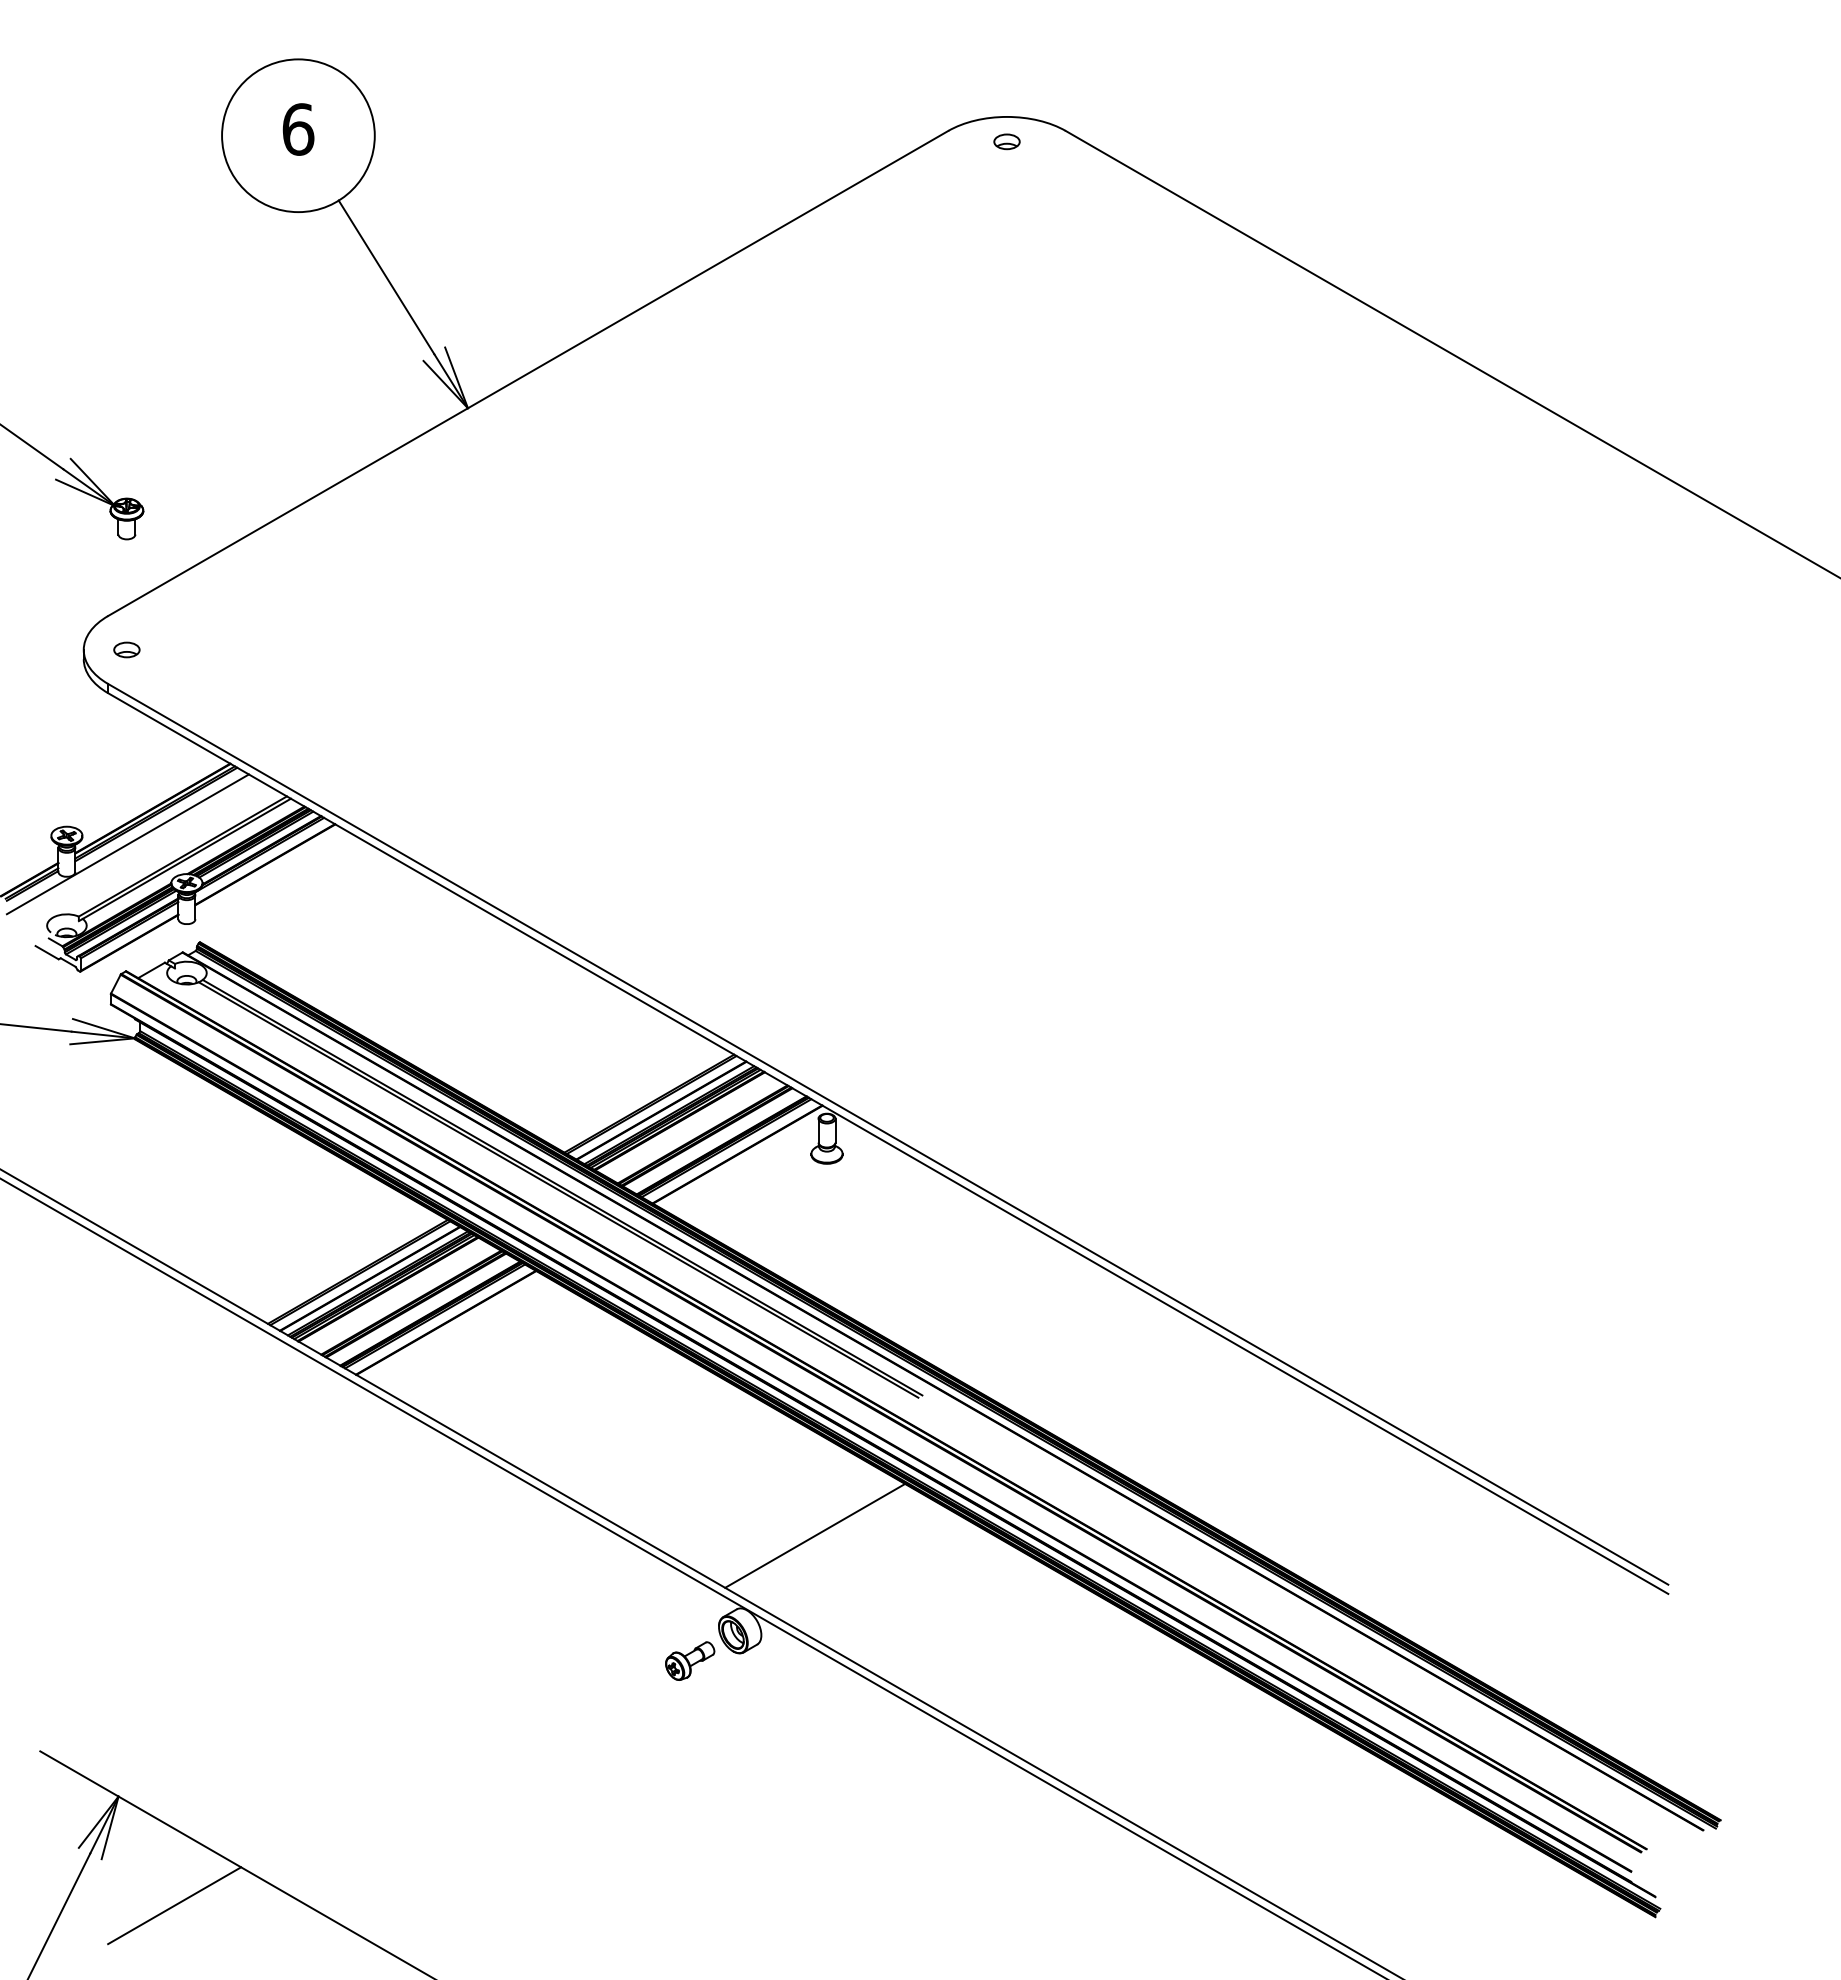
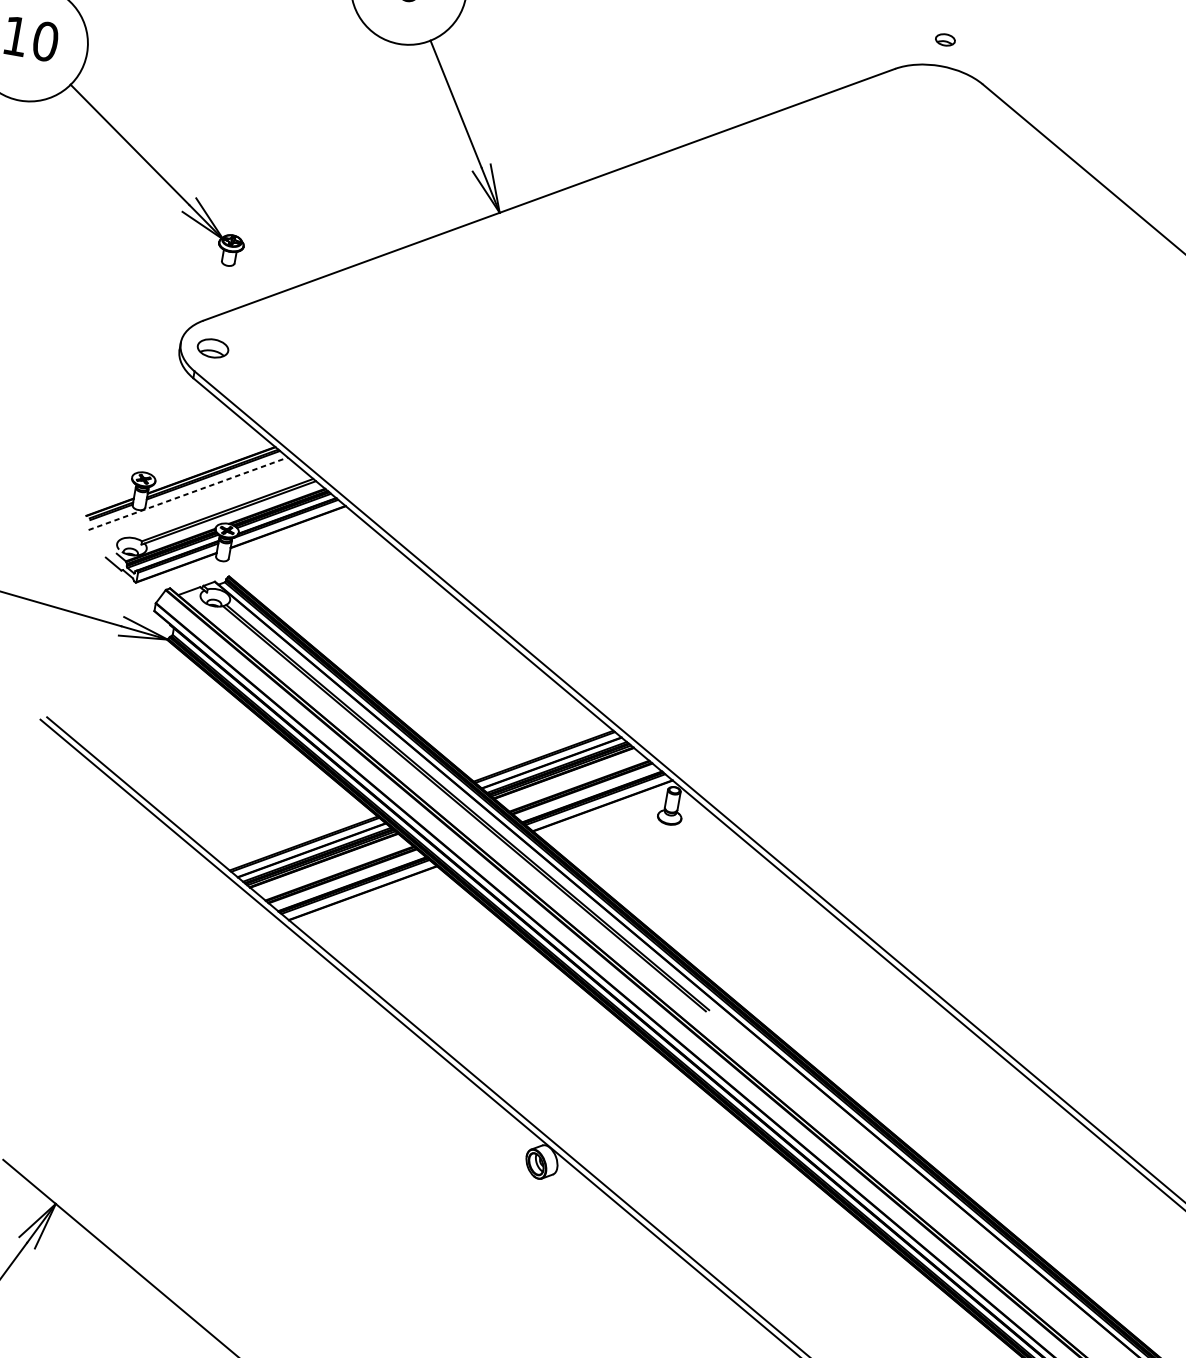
part: (1006, 141) -> (945, 39), moved
part: (126, 649) -> (212, 348), size x1.6
line: (127, 844) -> (187, 493), solid -> dashed
line: (815, 1535) -> (610, 1100), removed
part: (690, 1660) -> (501, 1177), removed
line: (174, 1905) -> (83, 1292), removed

